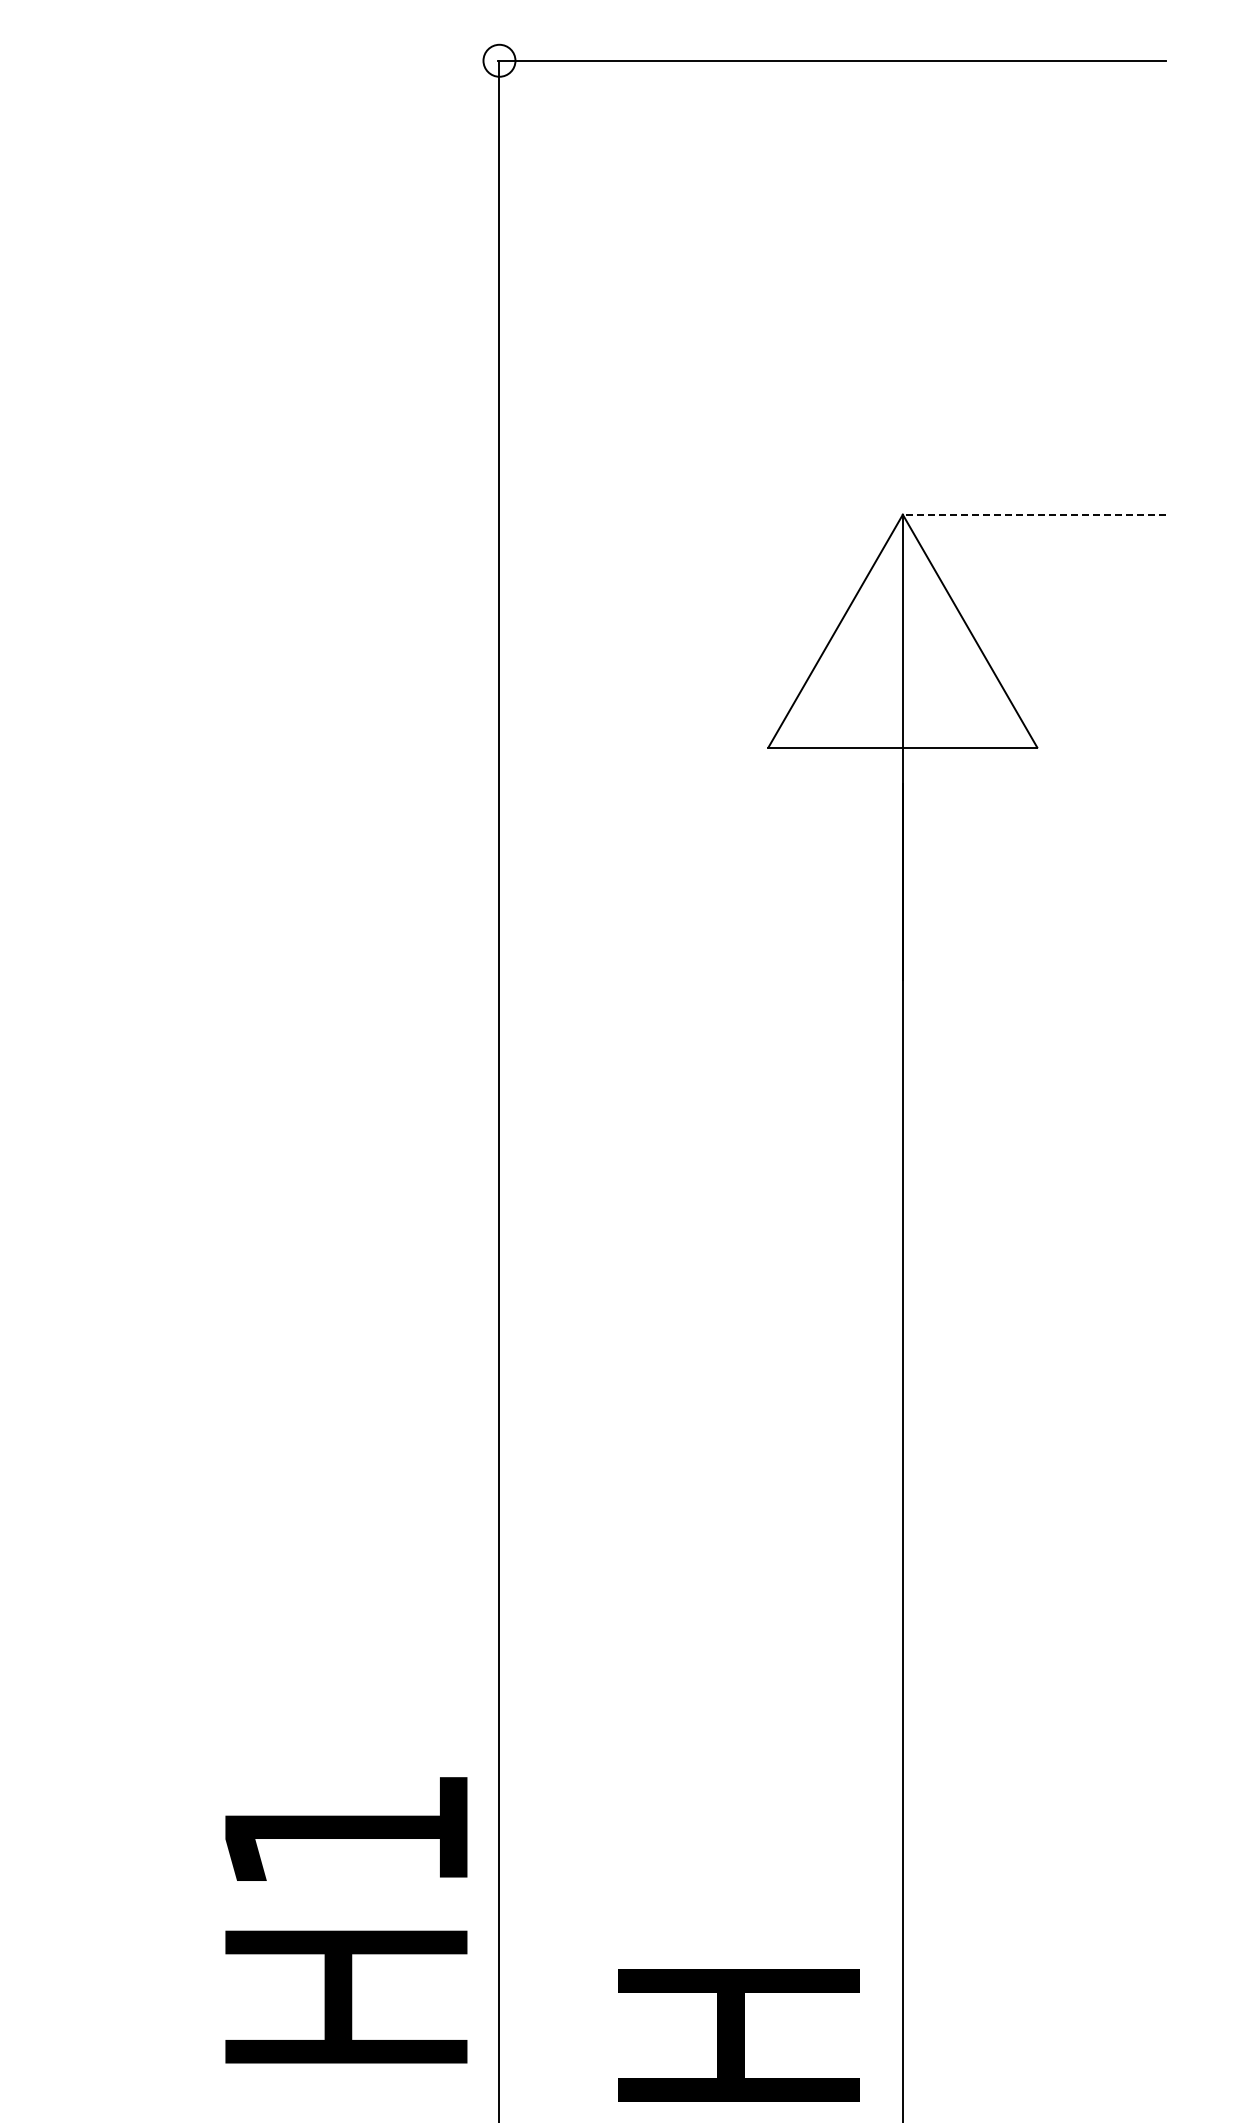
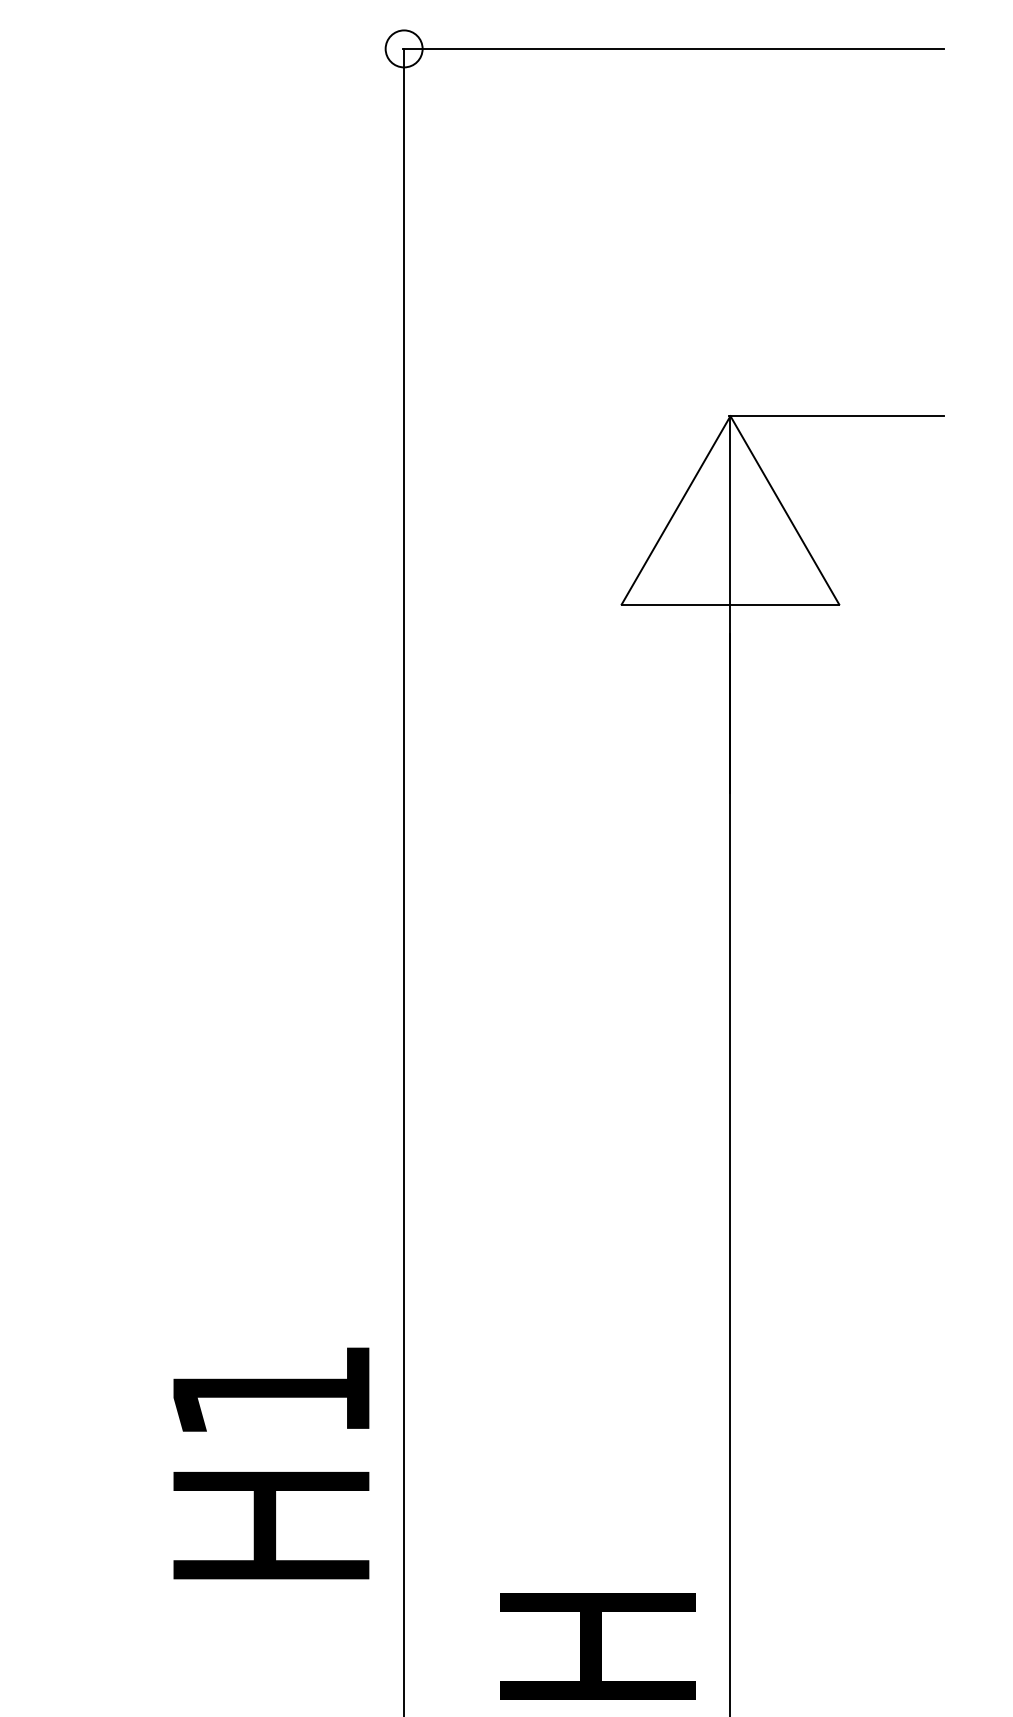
circle: (499, 60) -> (404, 48), size x1.43
line: (1033, 514) -> (836, 415), dashed -> solid
text: (346, 1920) -> (271, 1463), moved

